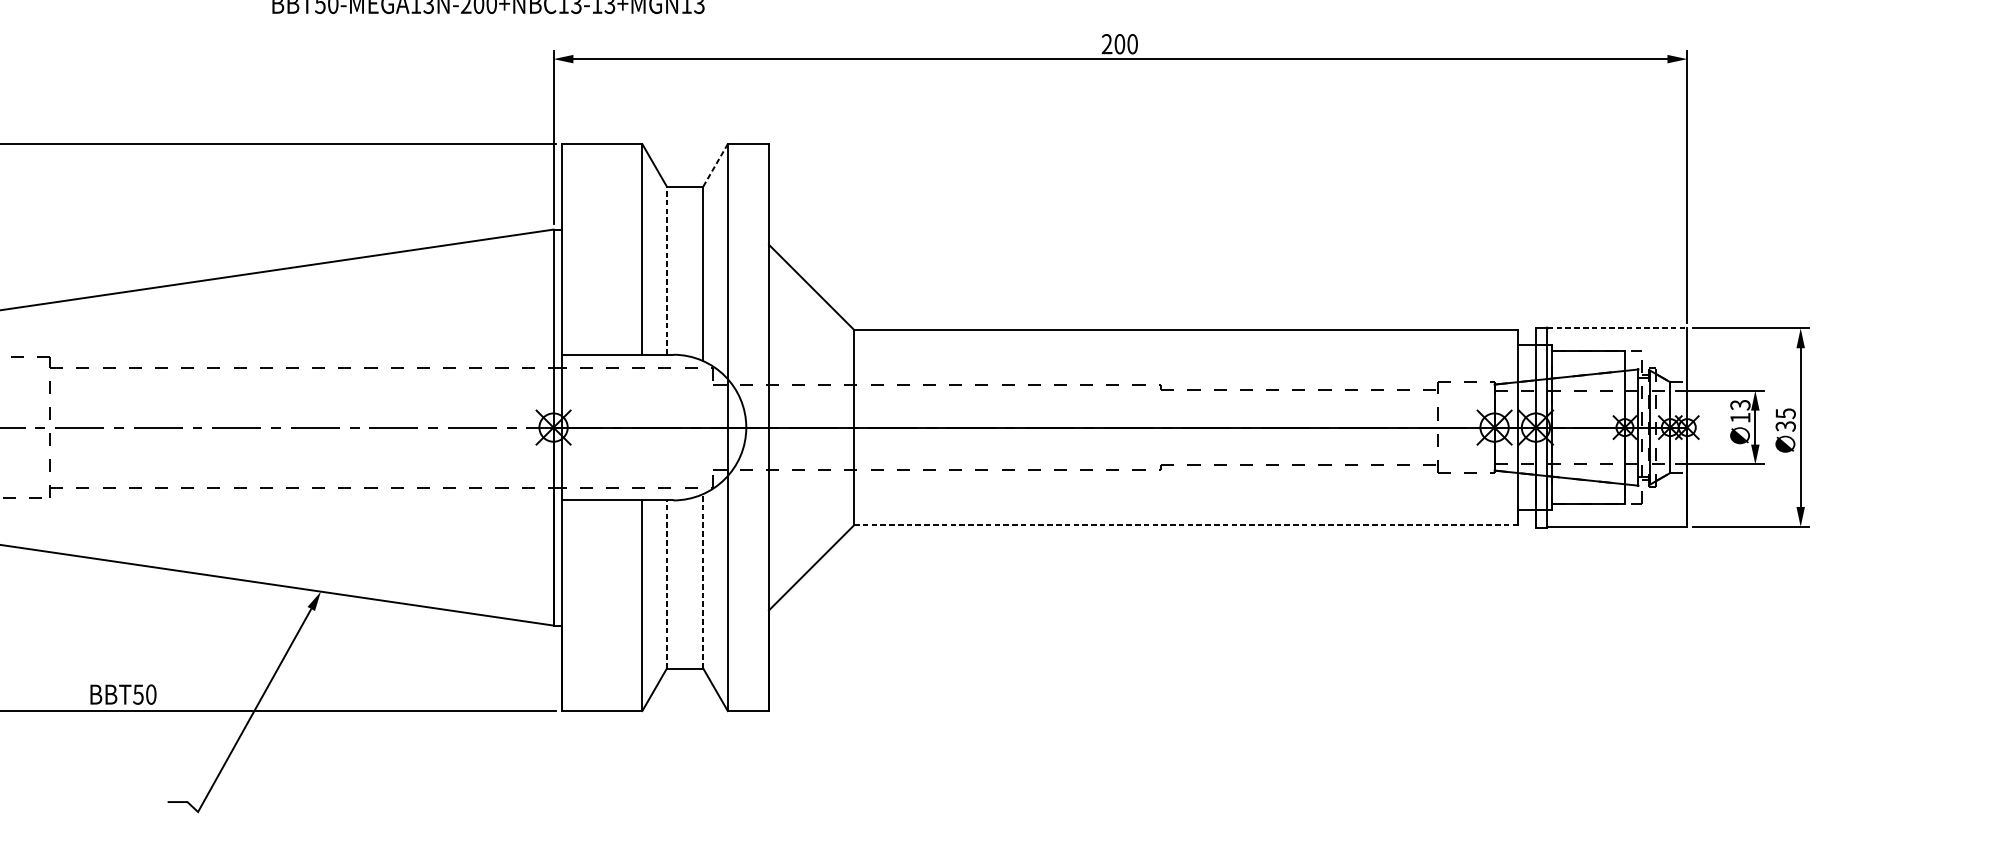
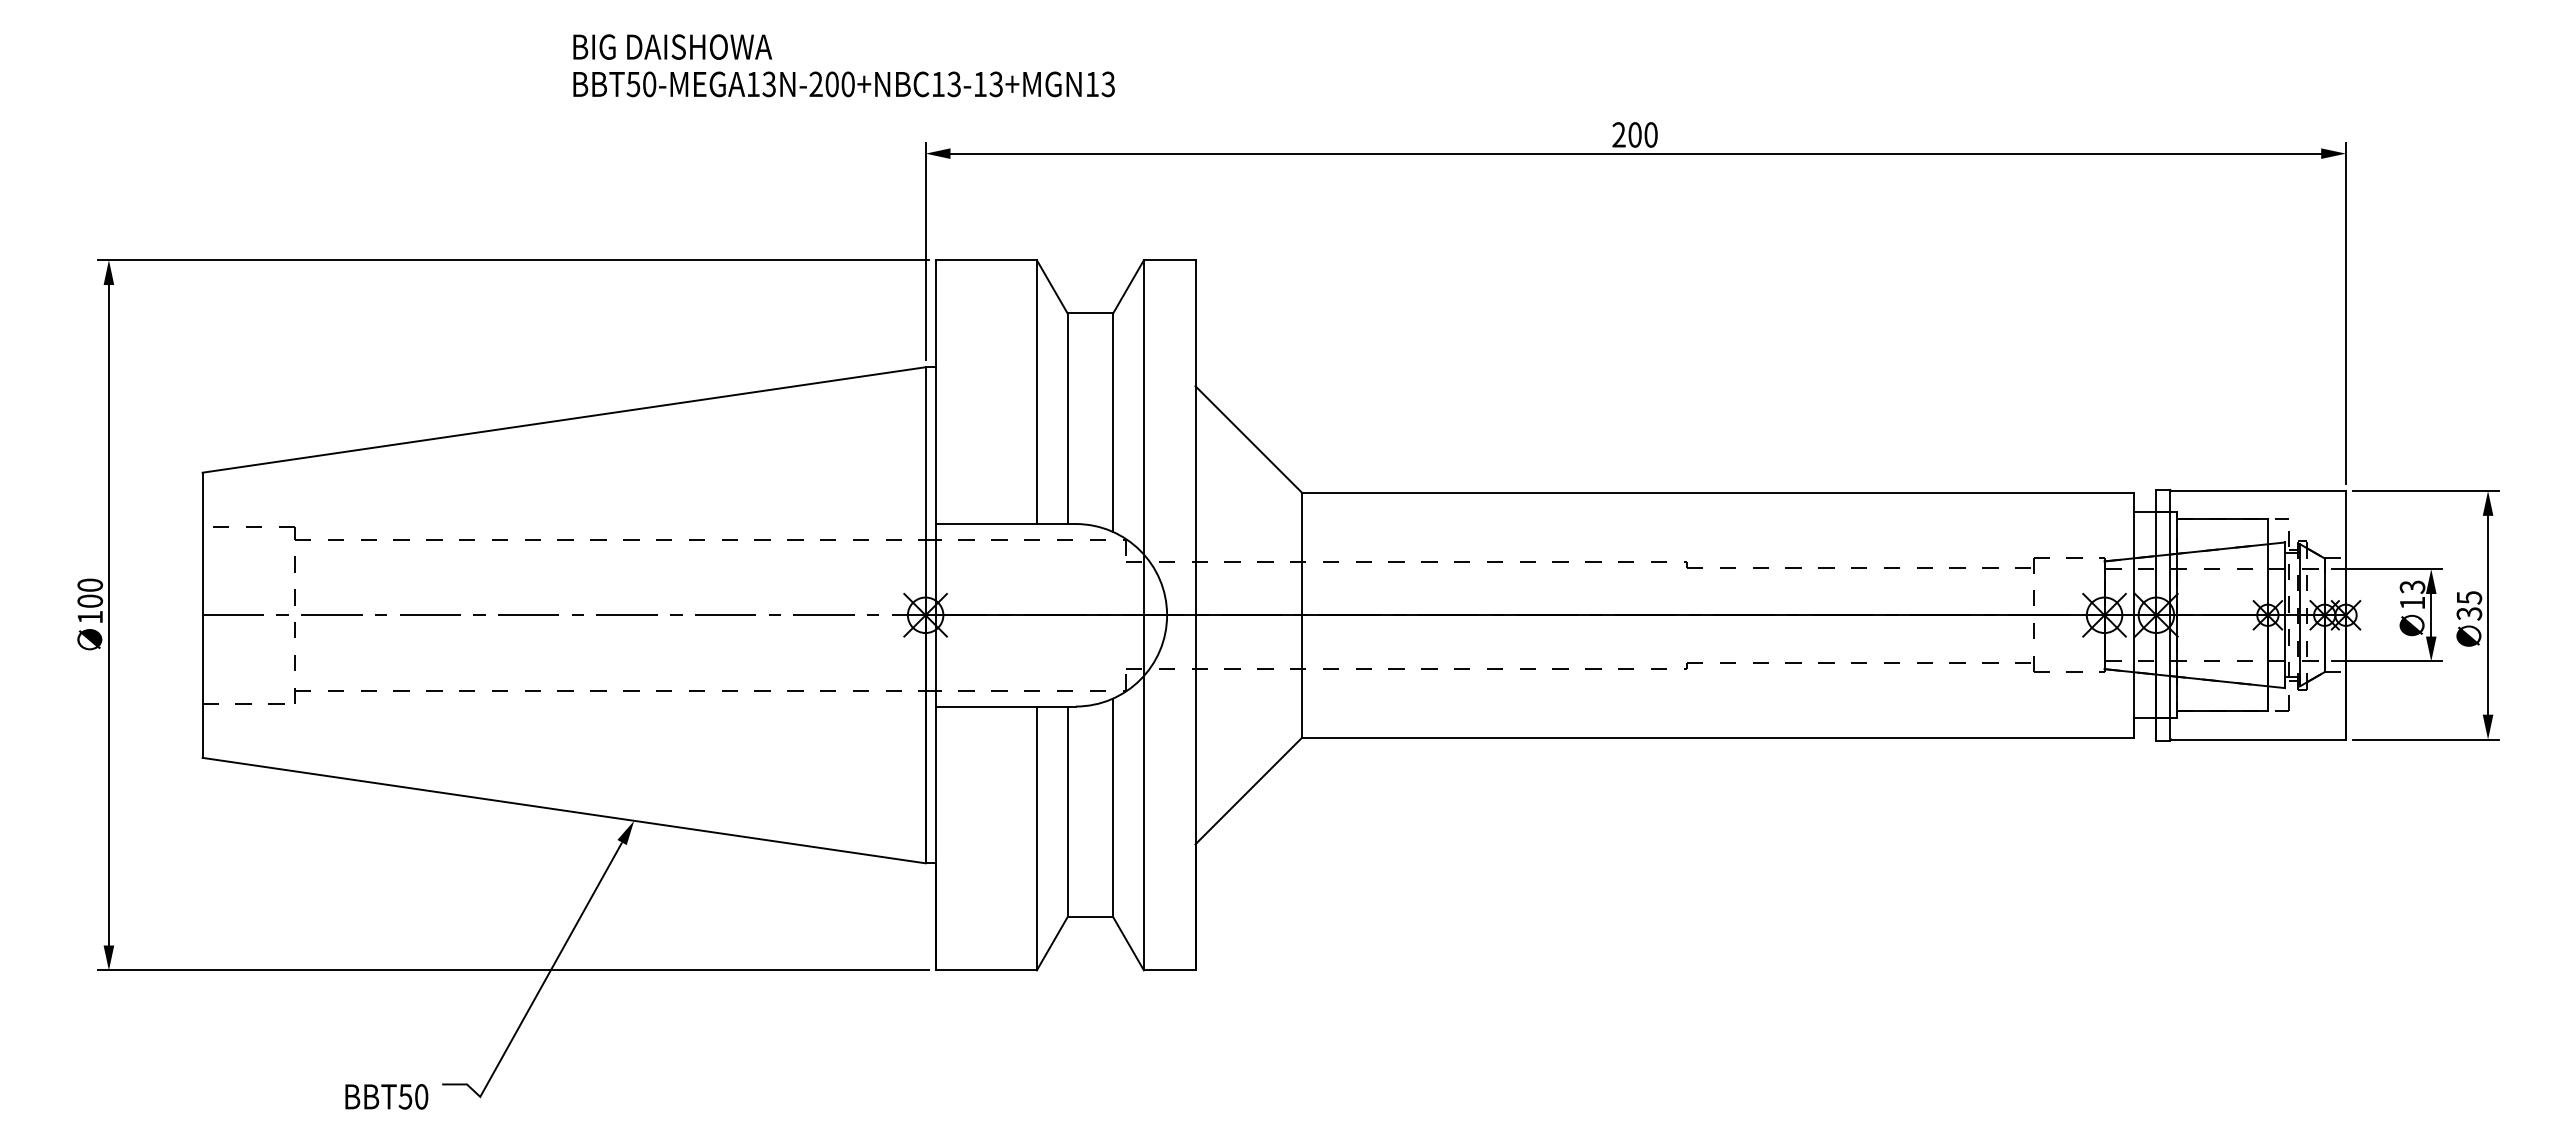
line: (715, 165) -> (1128, 286), dashed -> solid
line: (666, 270) -> (1067, 418), dashed -> solid
line: (1618, 328) -> (2259, 491), dashed -> solid
line: (1186, 525) -> (1718, 737), dashed -> solid
line: (703, 581) -> (1113, 807), dashed -> solid
line: (666, 584) -> (1067, 811), dashed -> solid
text: (123, 694) -> (386, 1096), moved

